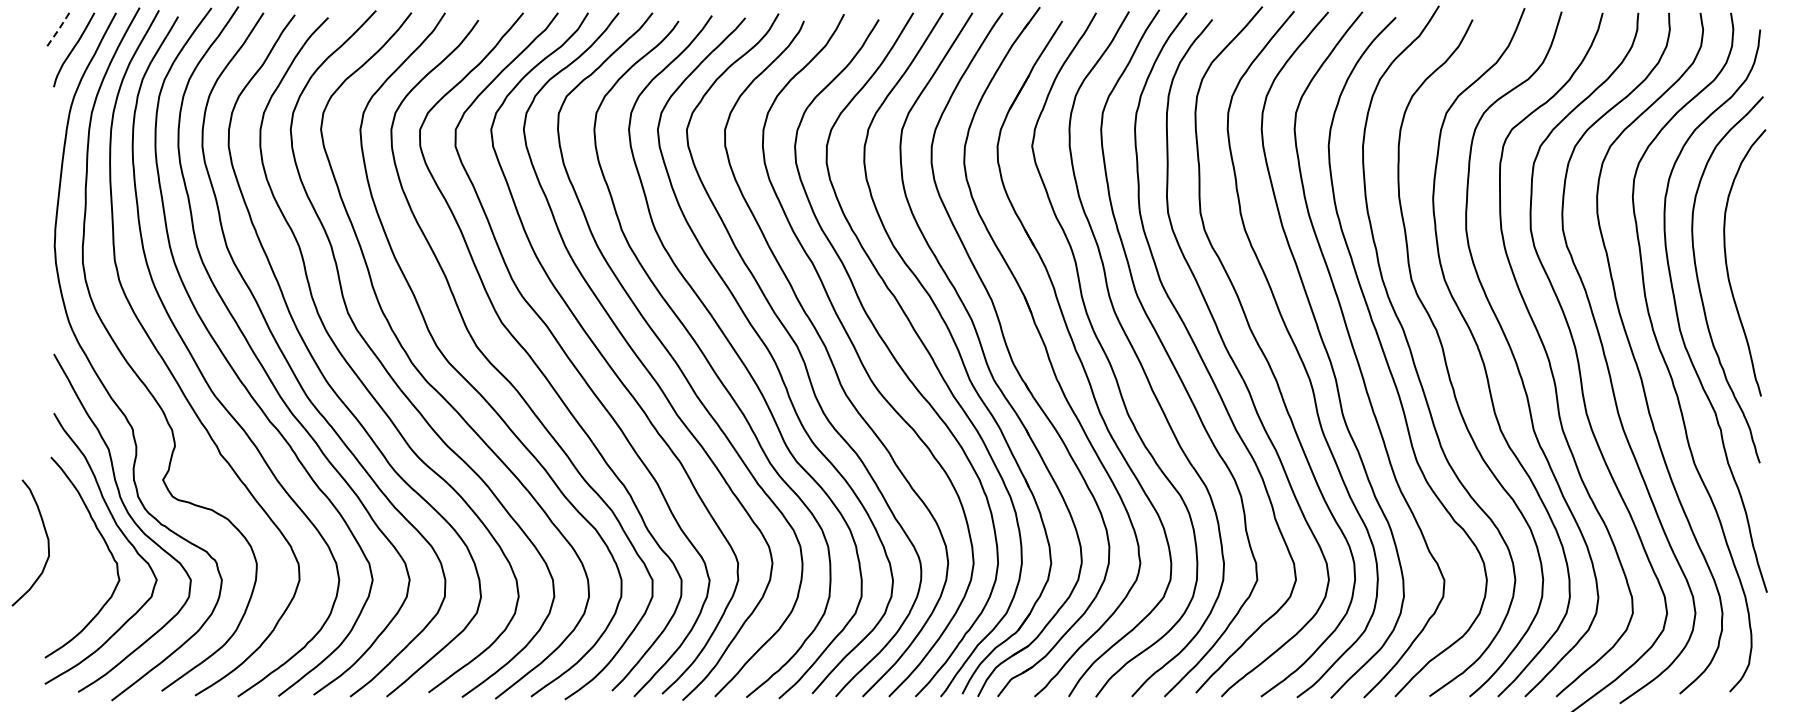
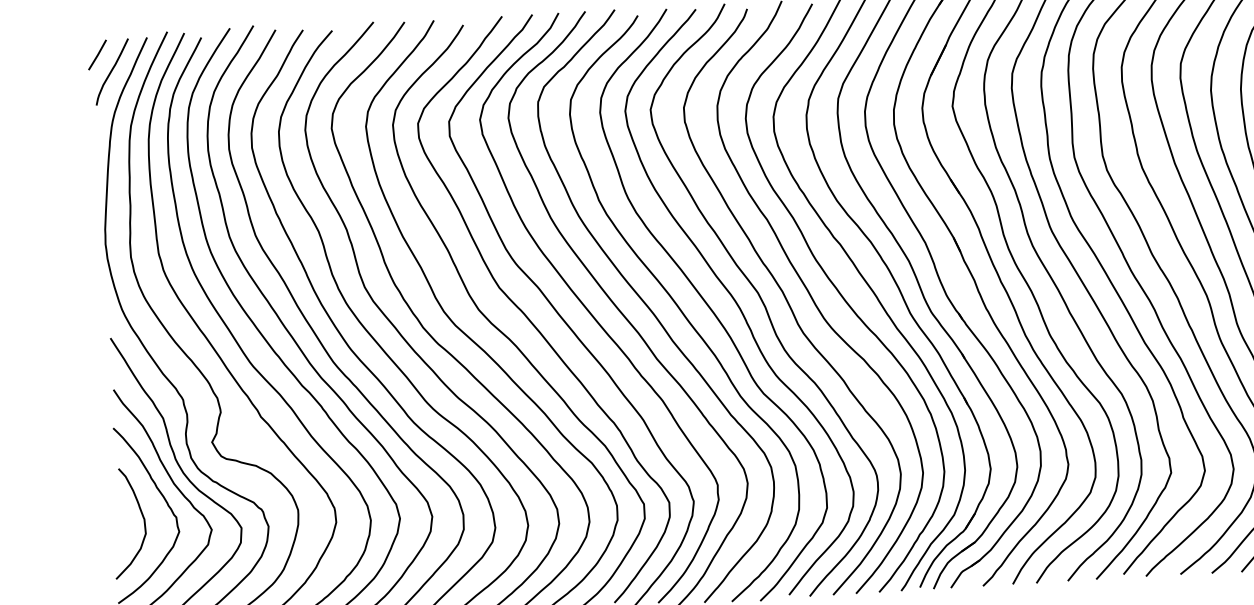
line: (58, 29) -> (97, 54), dashed -> solid
curve: (46, 537) -> (142, 517), moved

